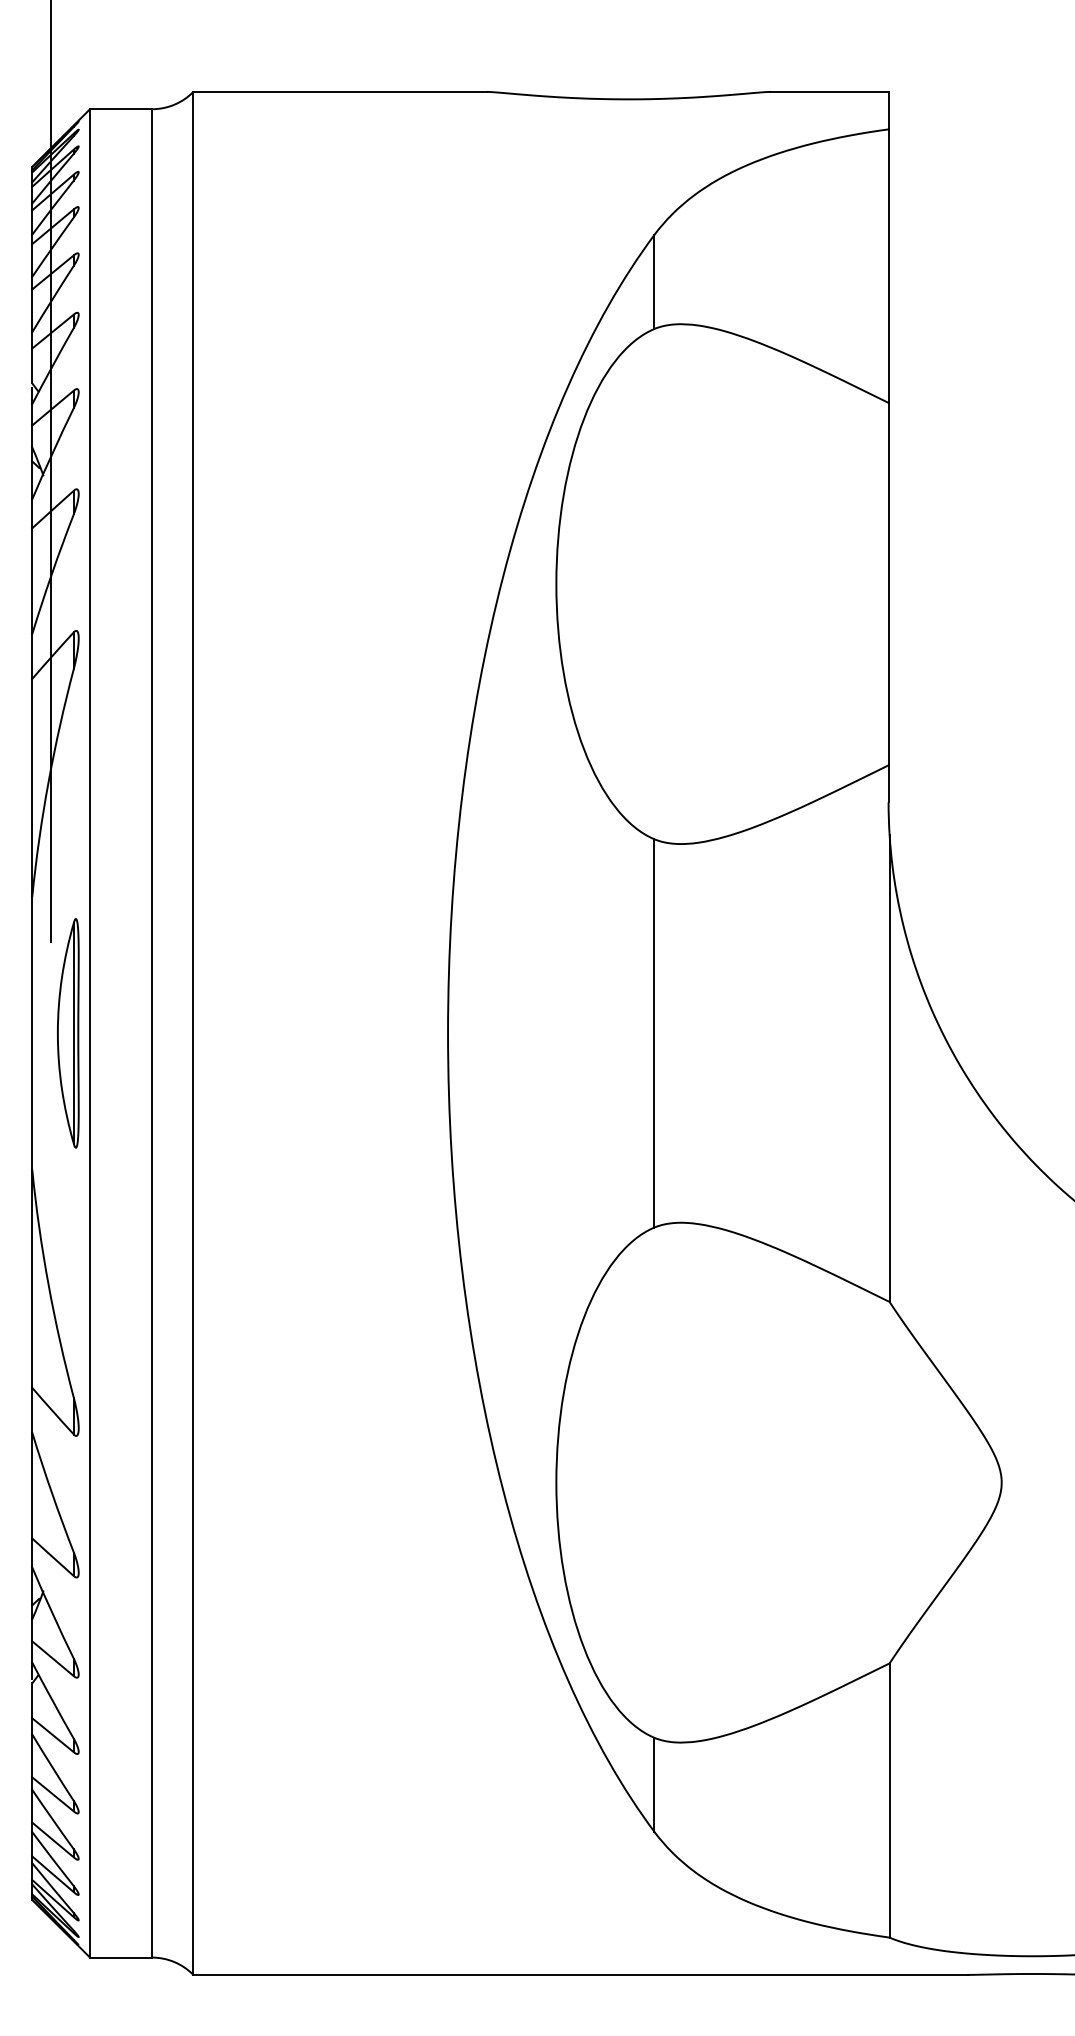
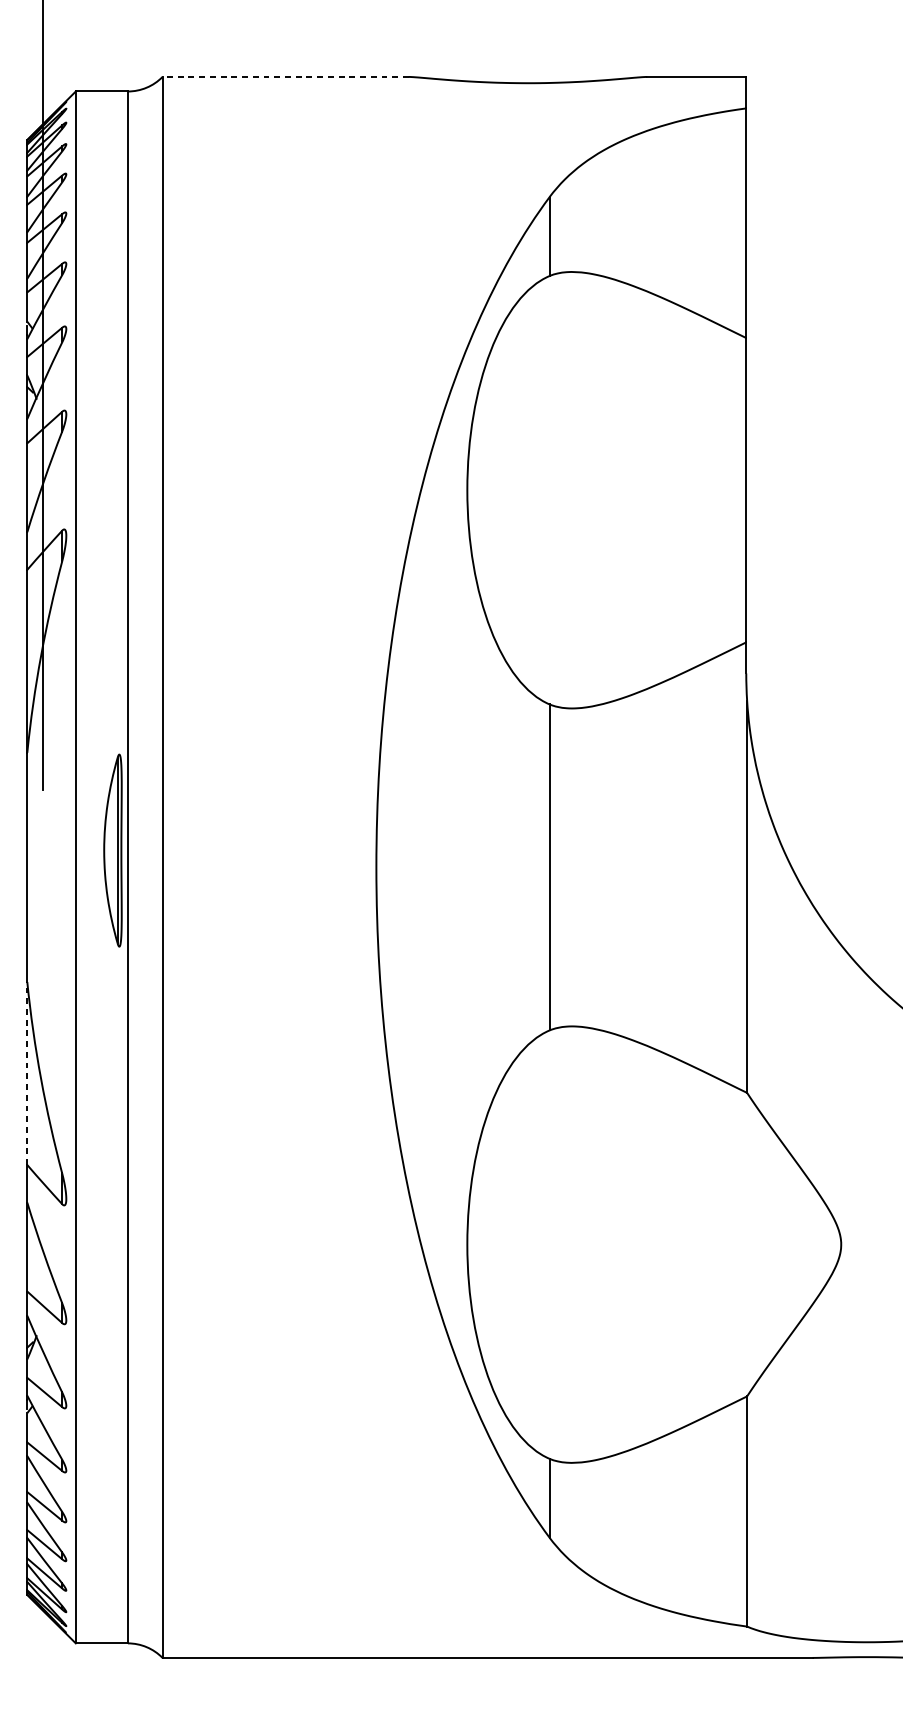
line: (340, 91) -> (286, 76), solid -> dashed
part: (68, 1033) -> (113, 850), moved
line: (32, 1278) -> (27, 1073), solid -> dashed

